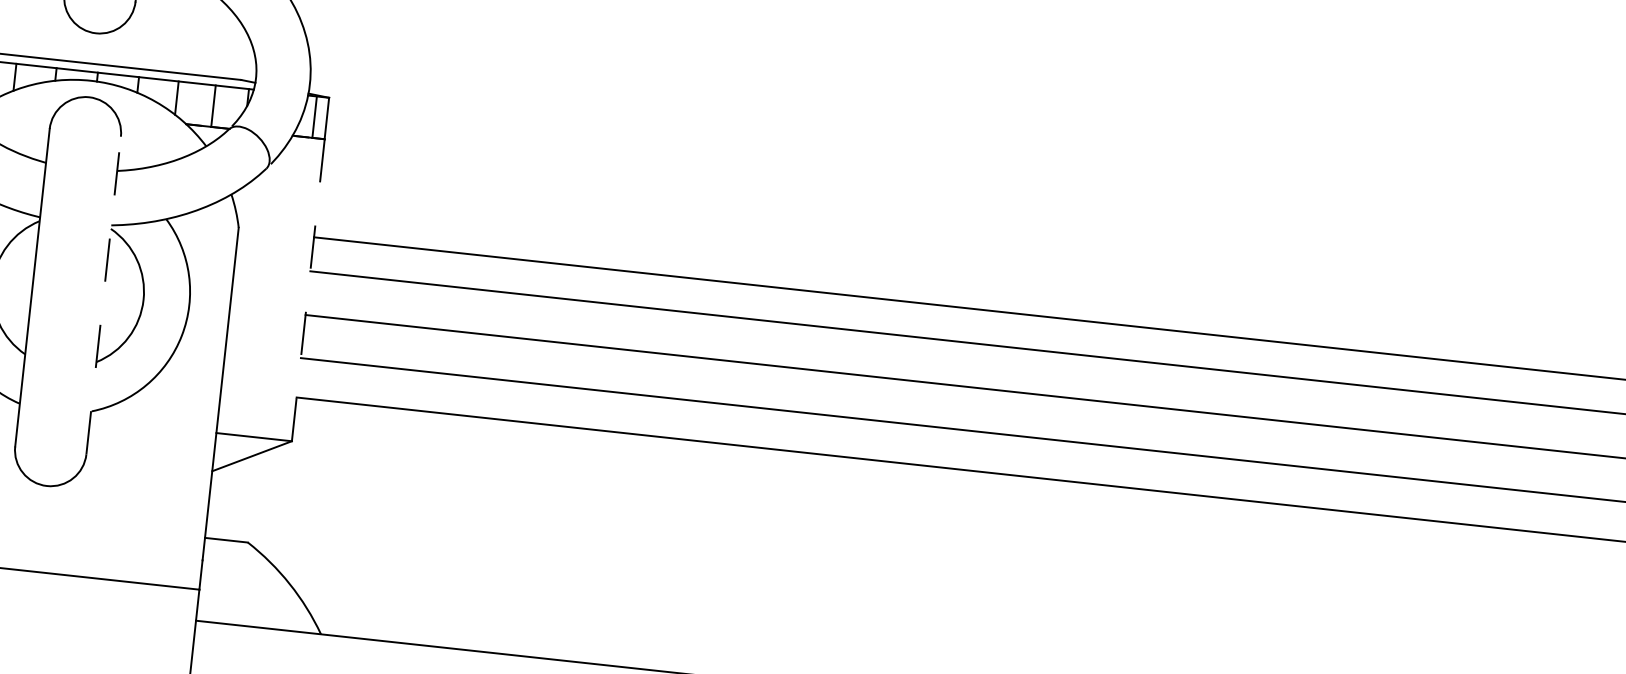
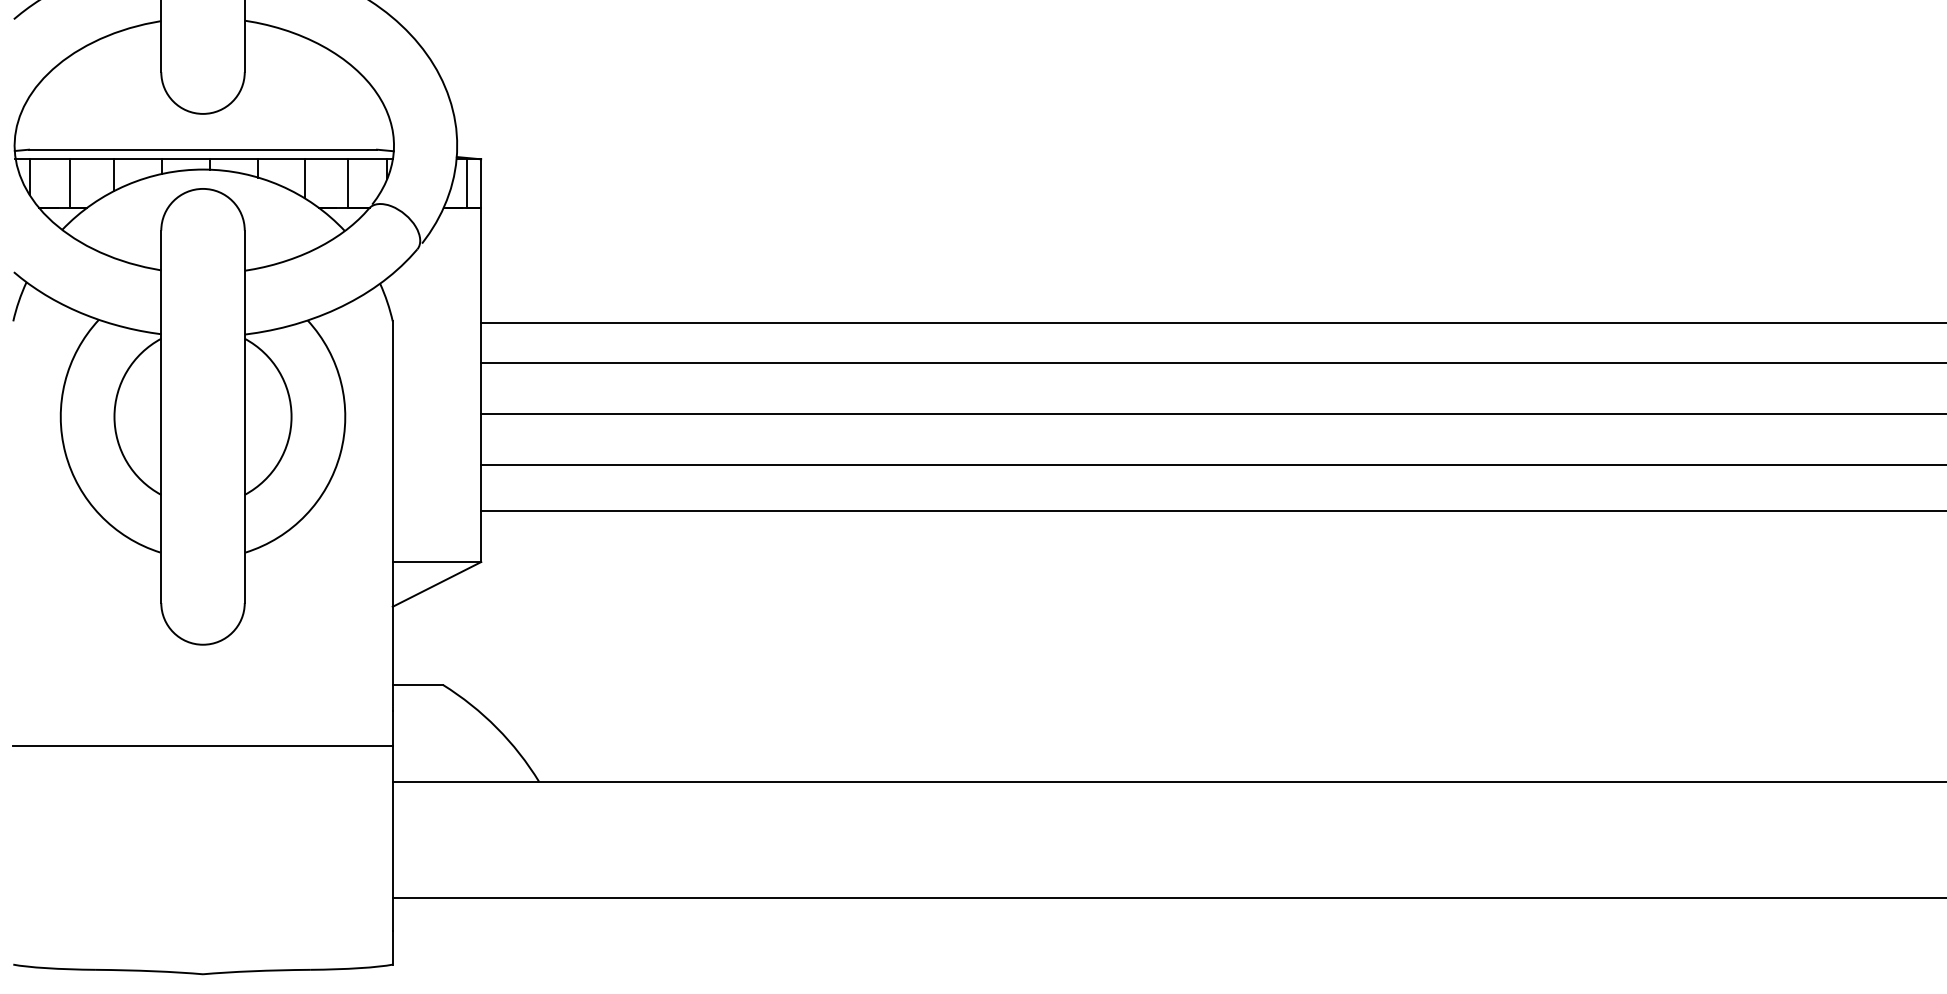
line: (308, 289) -> (481, 384), dashed -> solid
line: (103, 295) -> (244, 416), dashed -> solid

